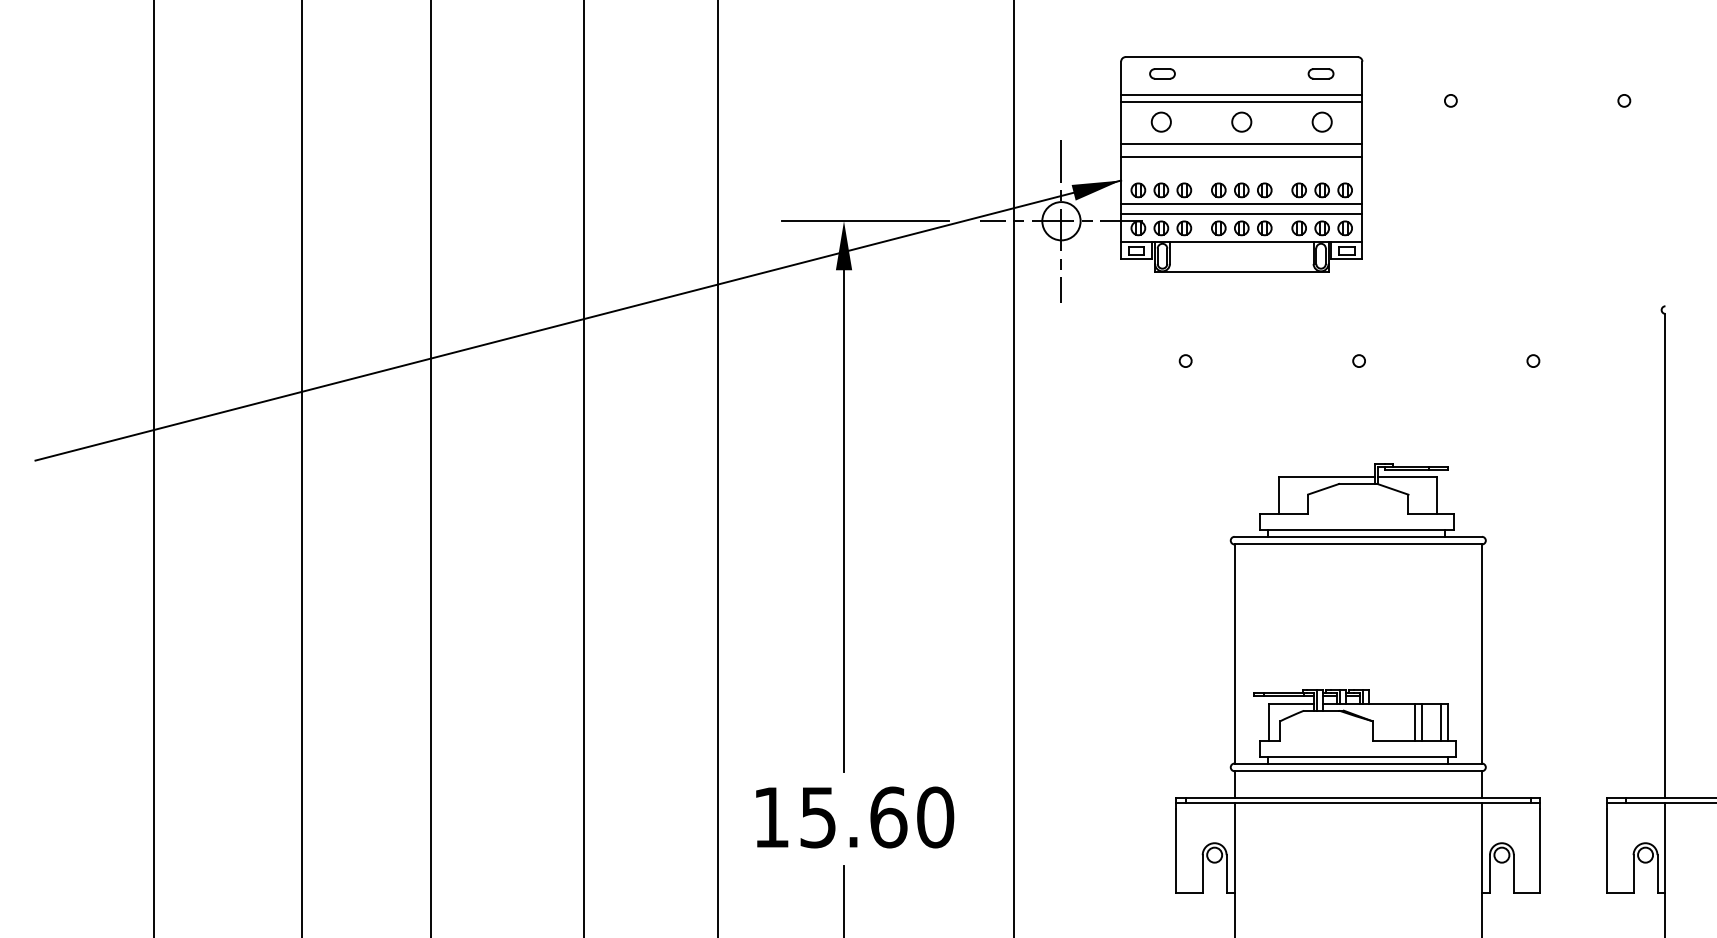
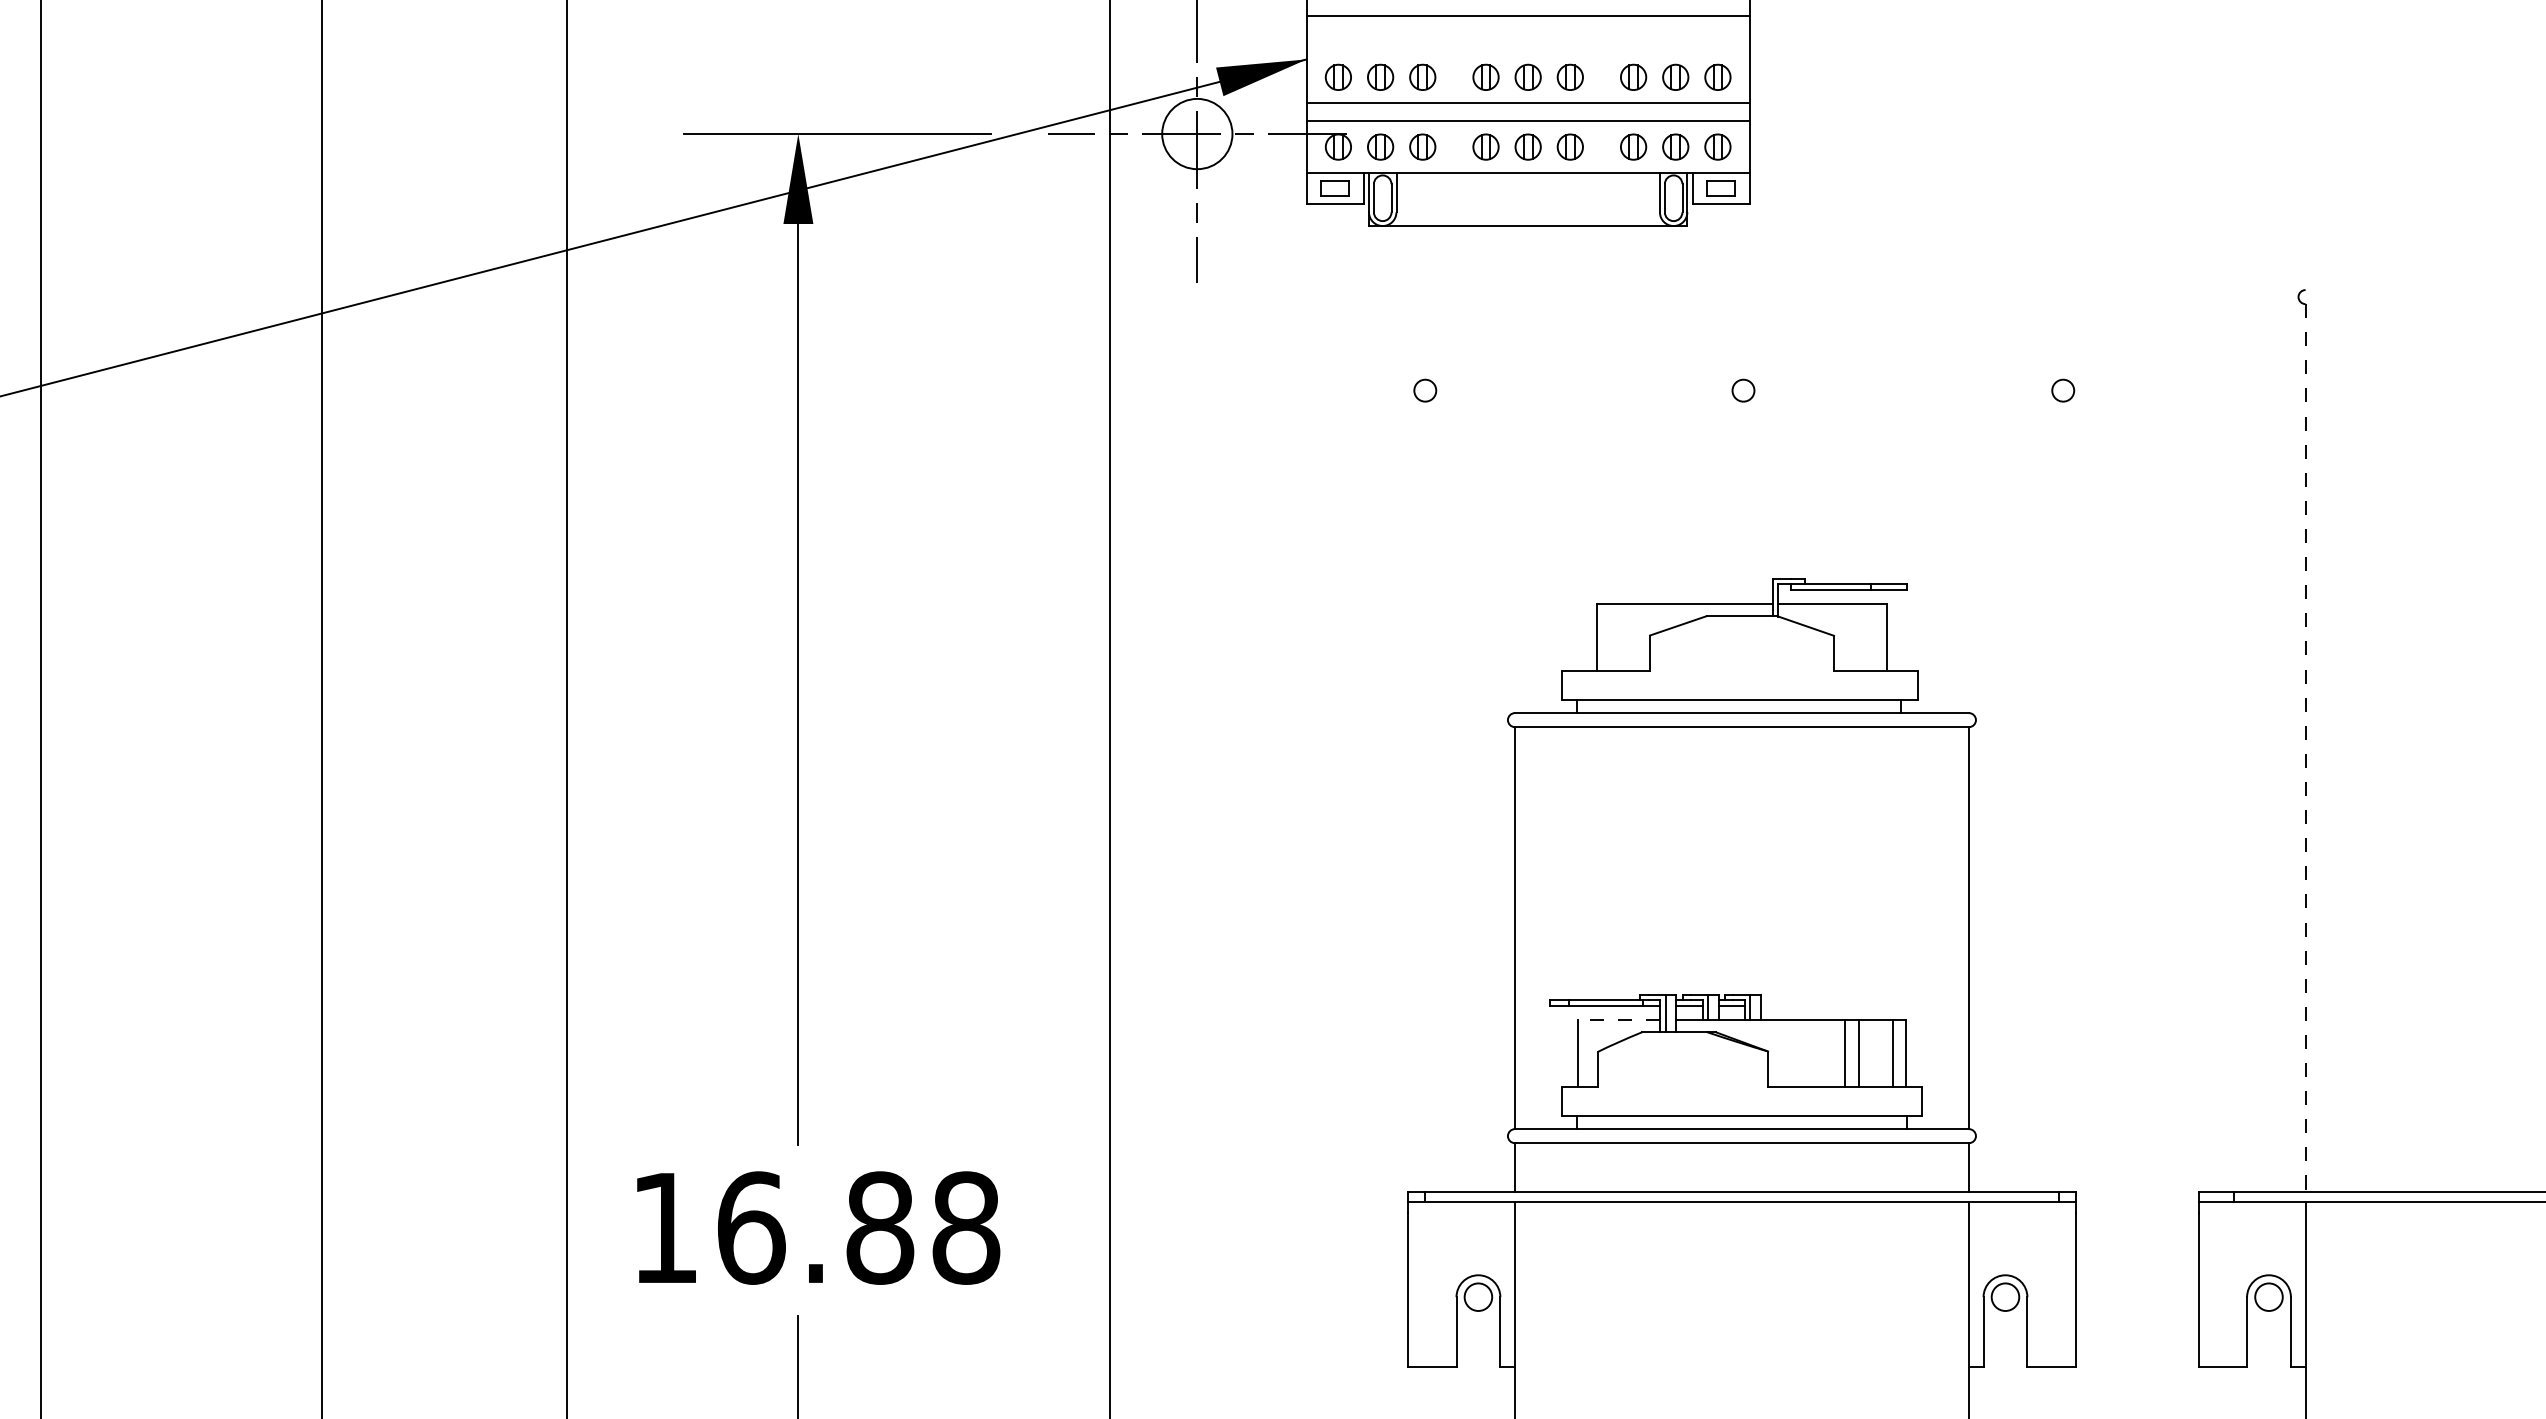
line: (1665, 555) -> (2305, 747), solid -> dashed
line: (1290, 704) -> (1617, 1020), solid -> dashed
text: (877, 817) -> (859, 1228), 15.60 -> 16.88

